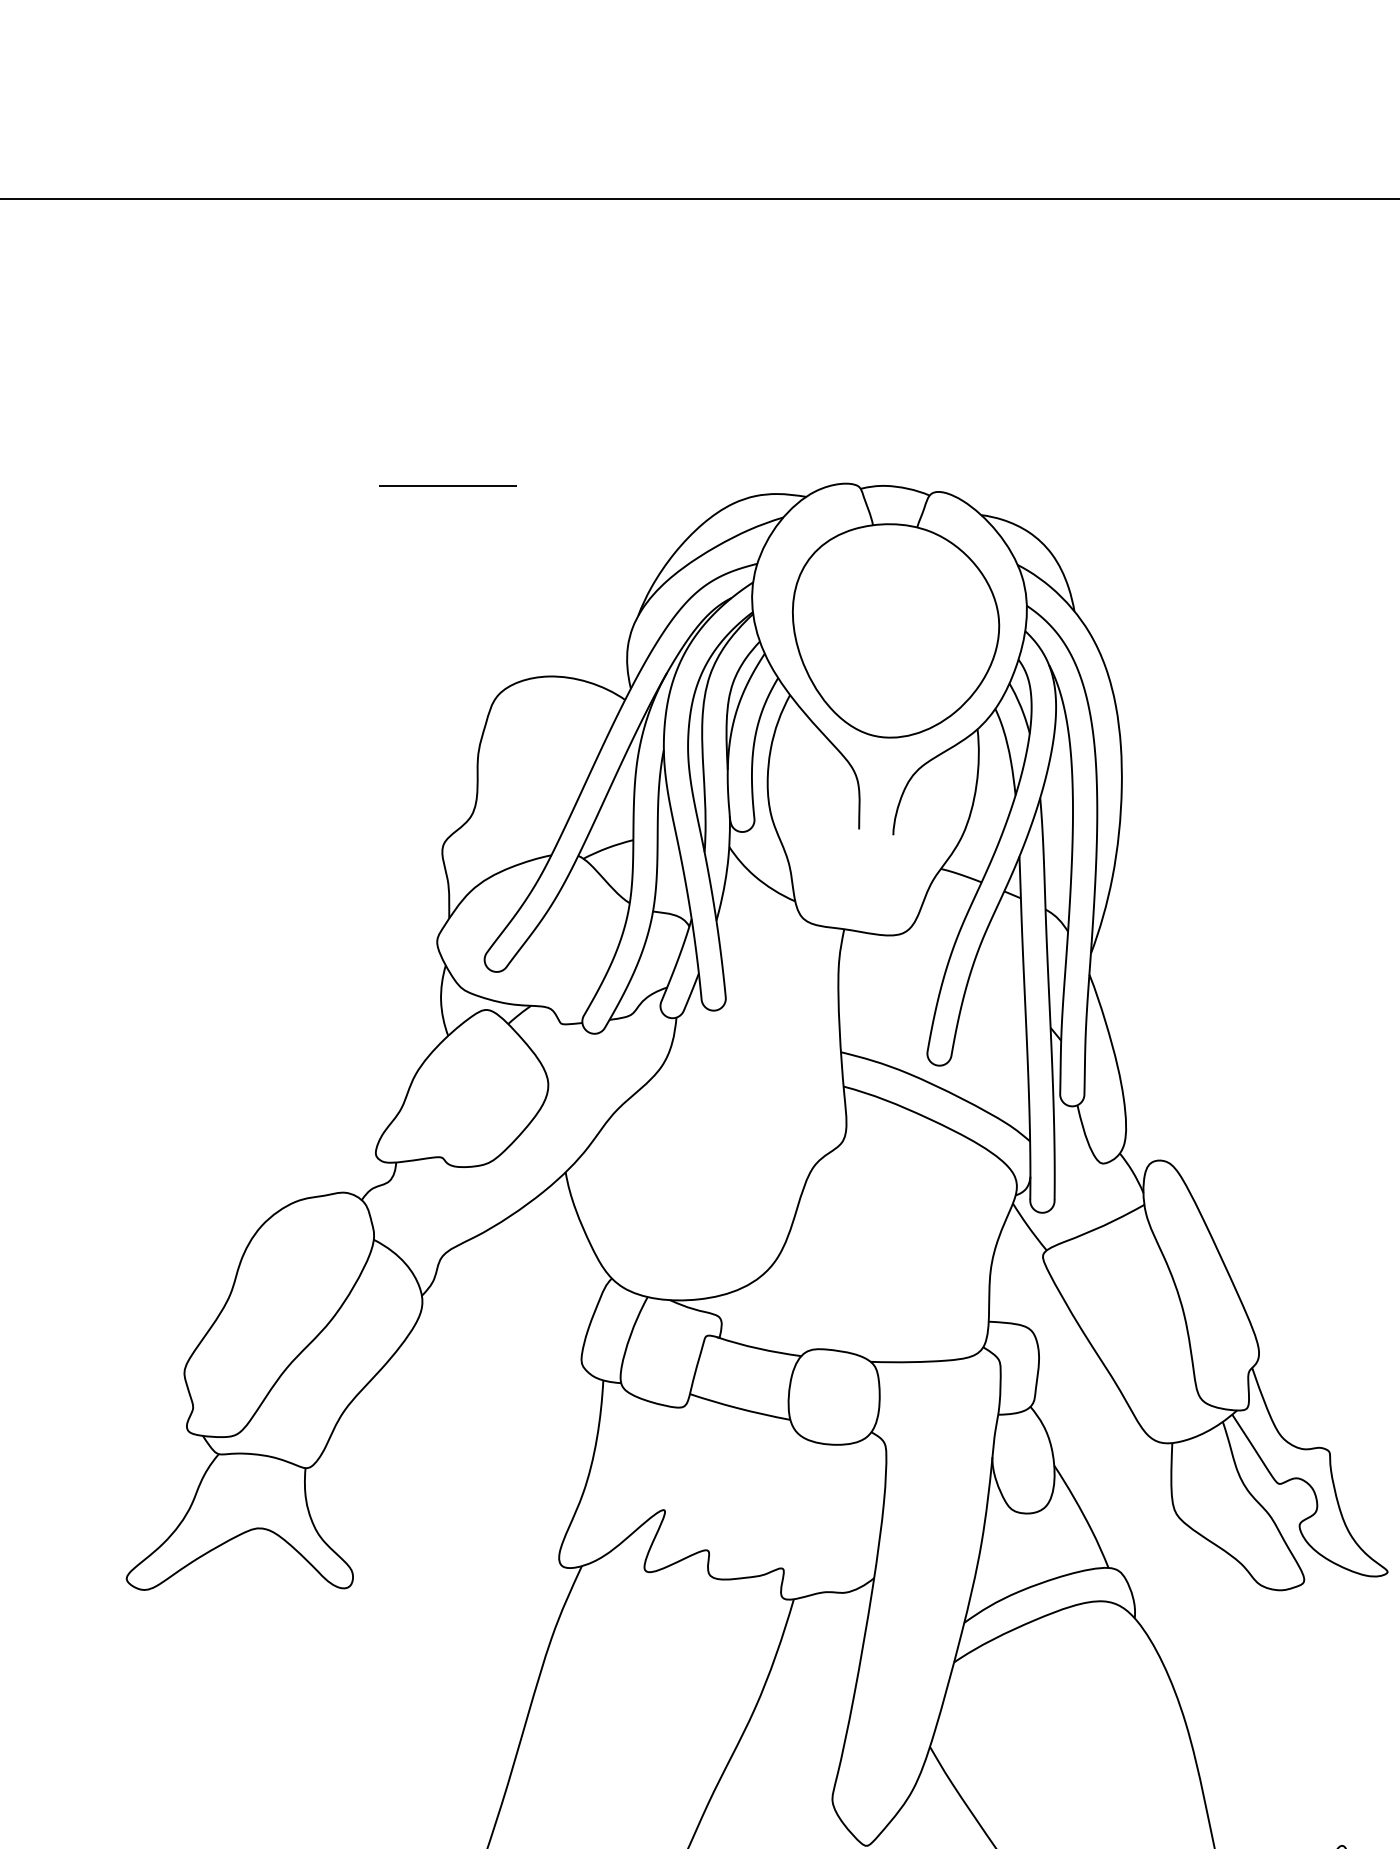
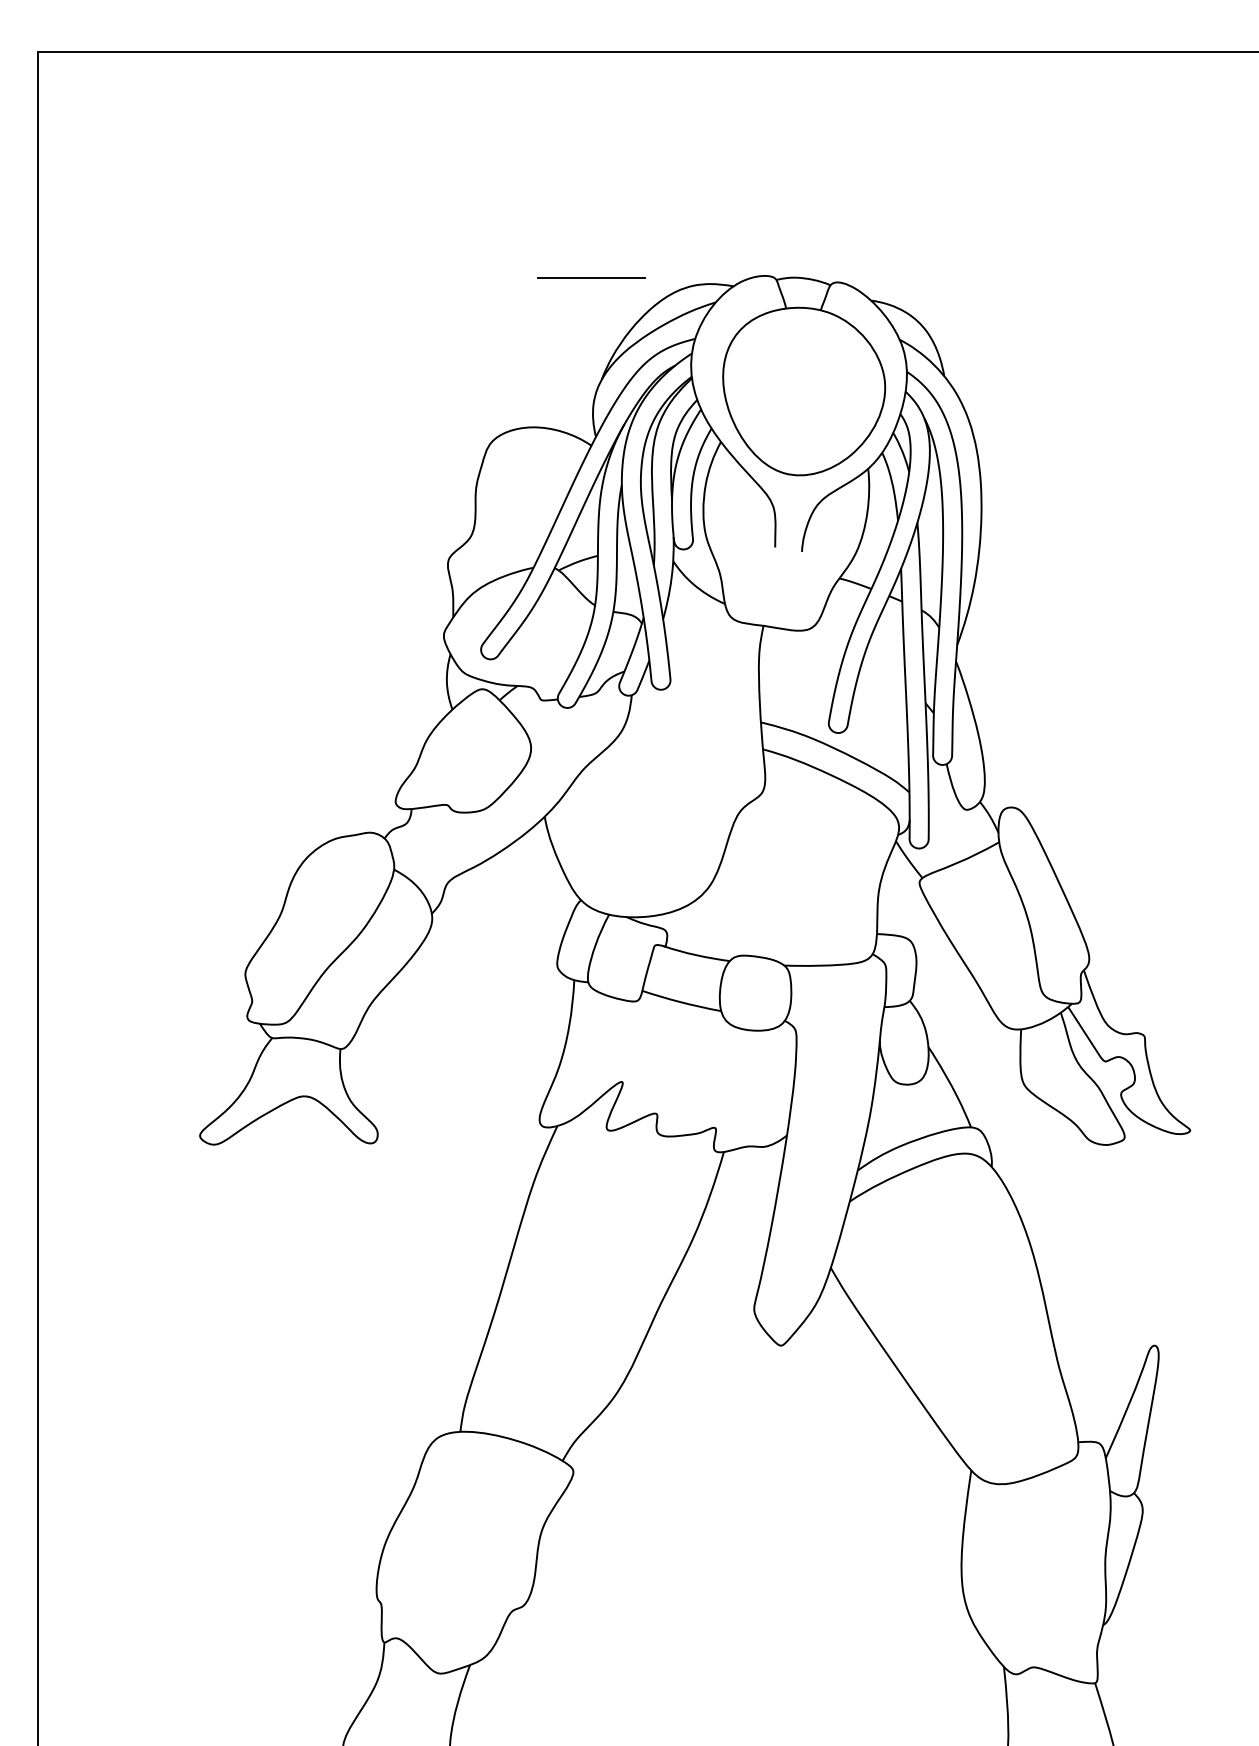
line: (448, 485) -> (591, 277), moved

